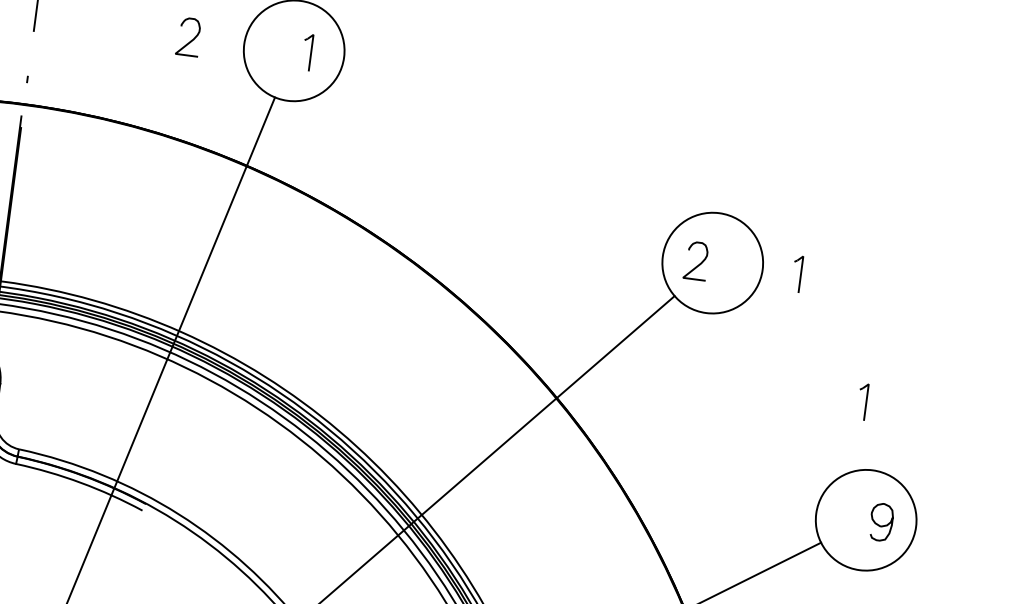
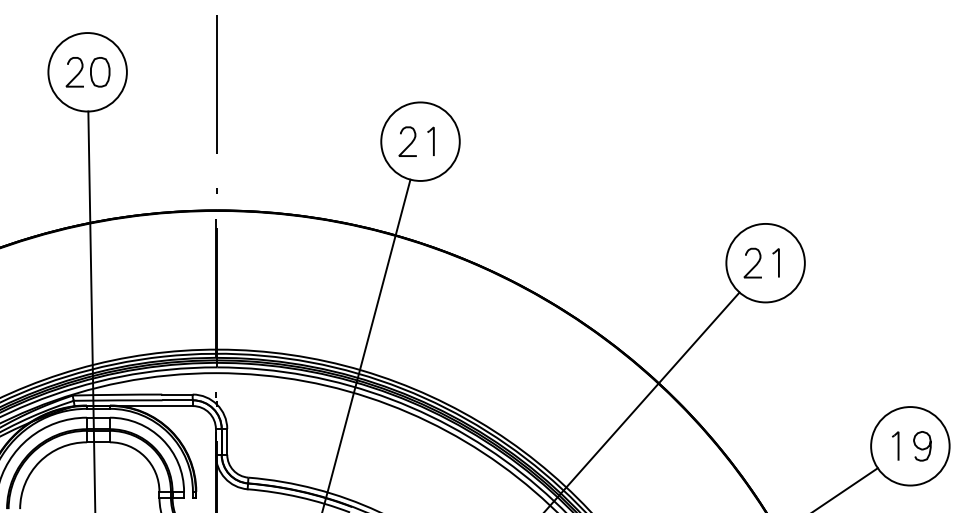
curve: (190, 39) -> (409, 143), moved
part: (796, 273) -> (775, 262), moved
part: (862, 401) -> (895, 445), moved

